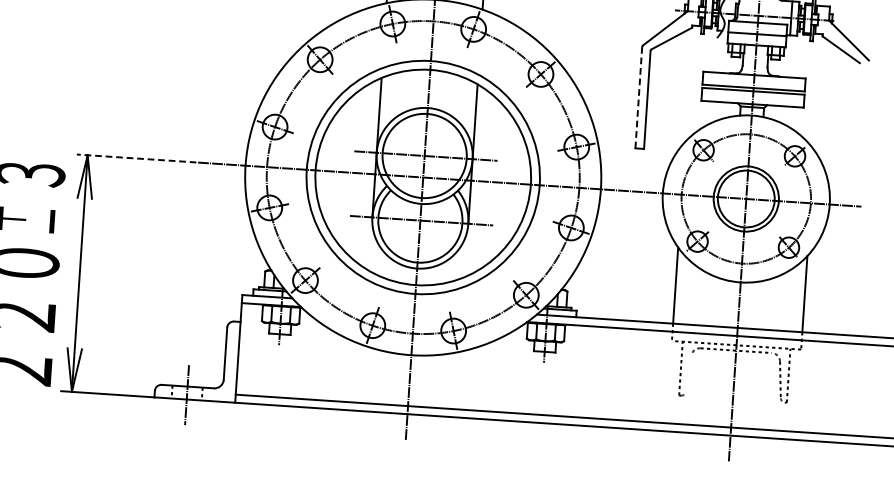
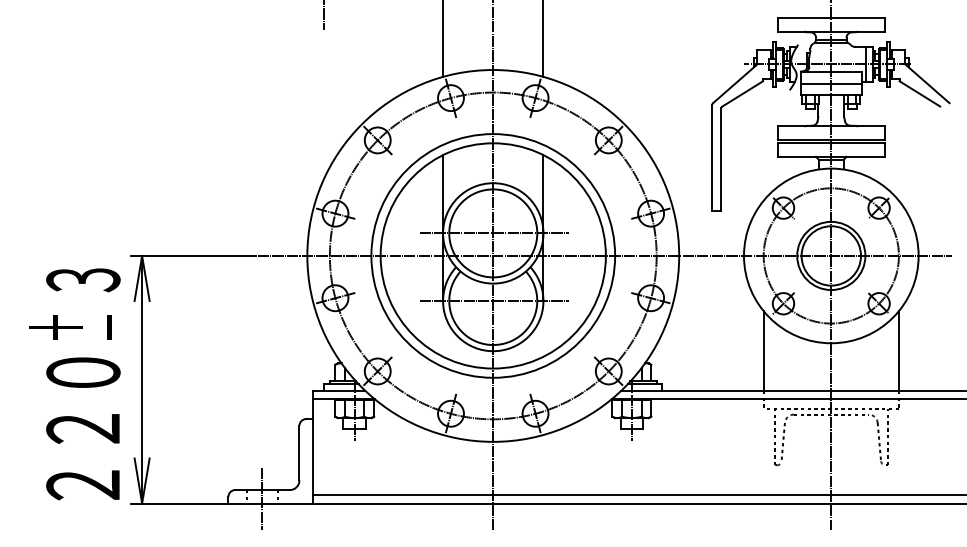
line: (638, 98) -> (712, 158), dashed -> solid
line: (136, 158) -> (193, 255), dashed -> solid
line: (687, 373) -> (782, 441), added

